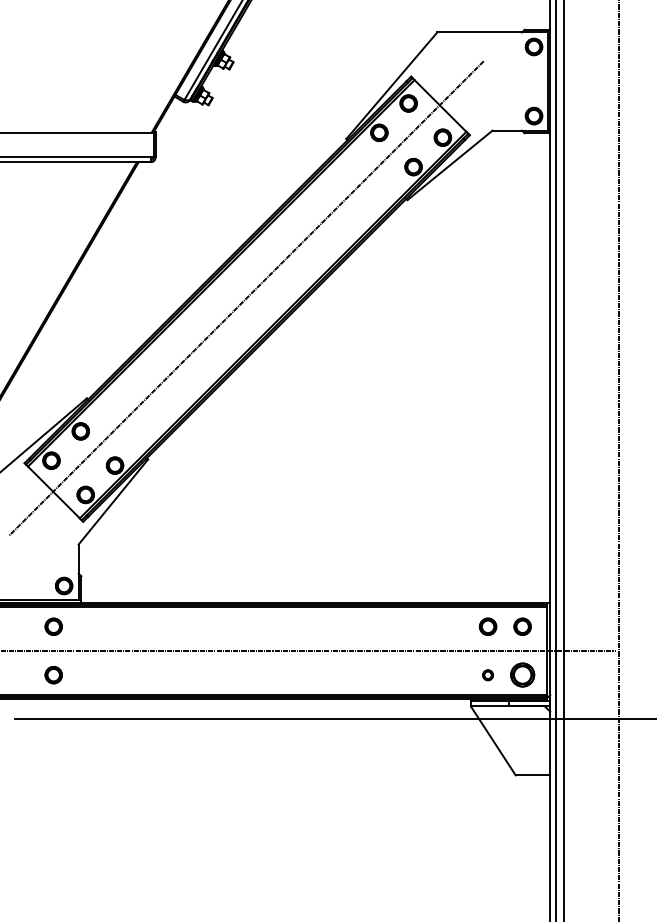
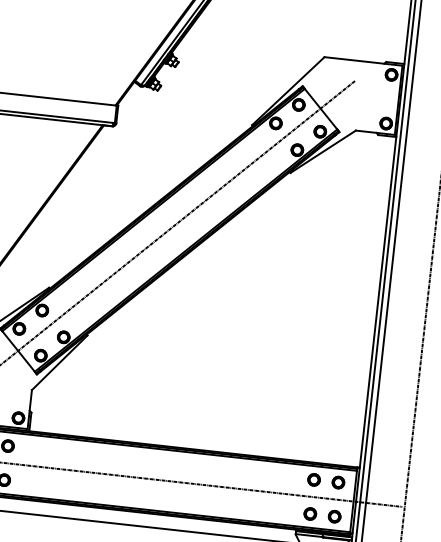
part: (487, 675) -> (309, 514), size x1.67
part: (522, 675) -> (334, 516), size x0.71

